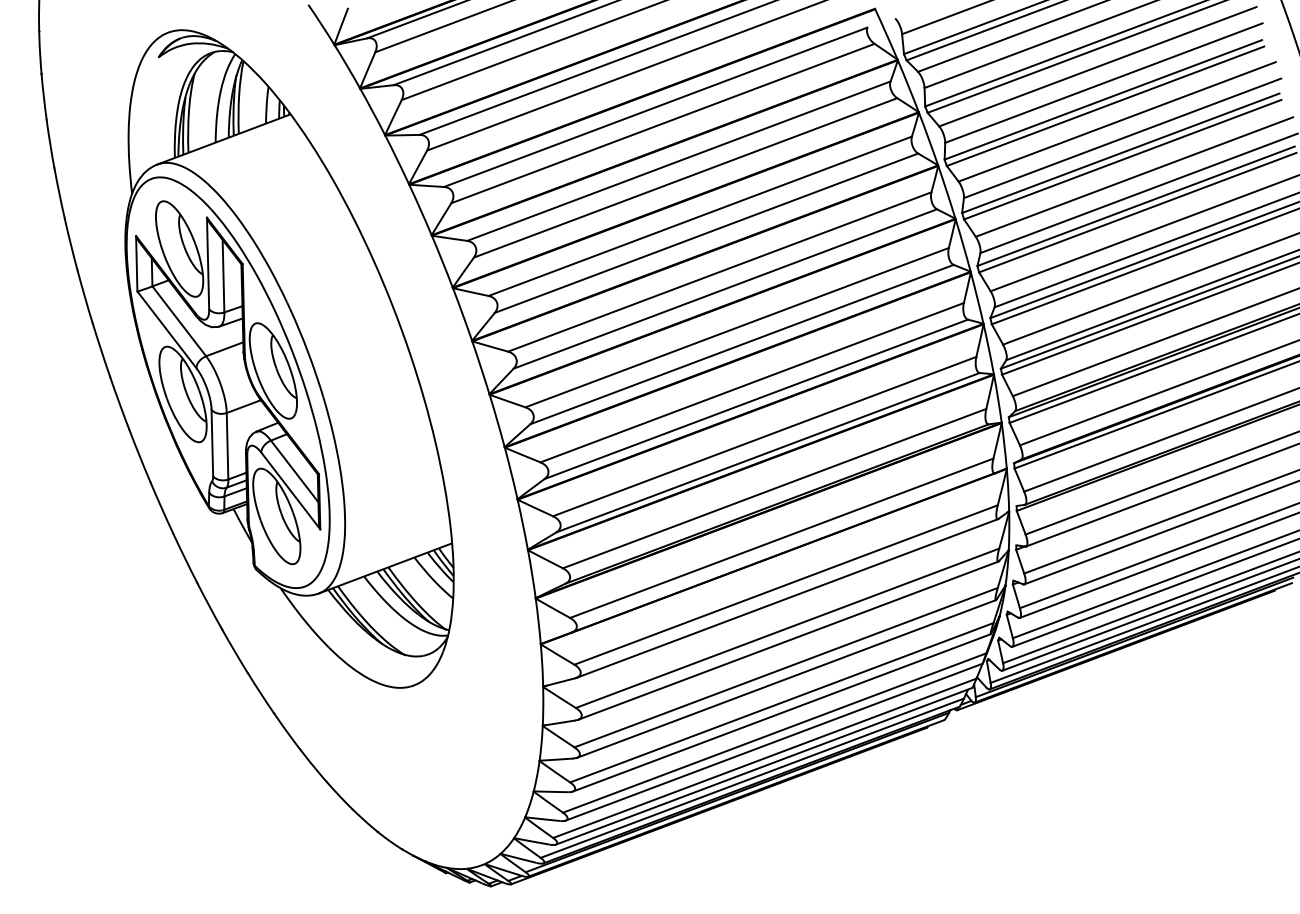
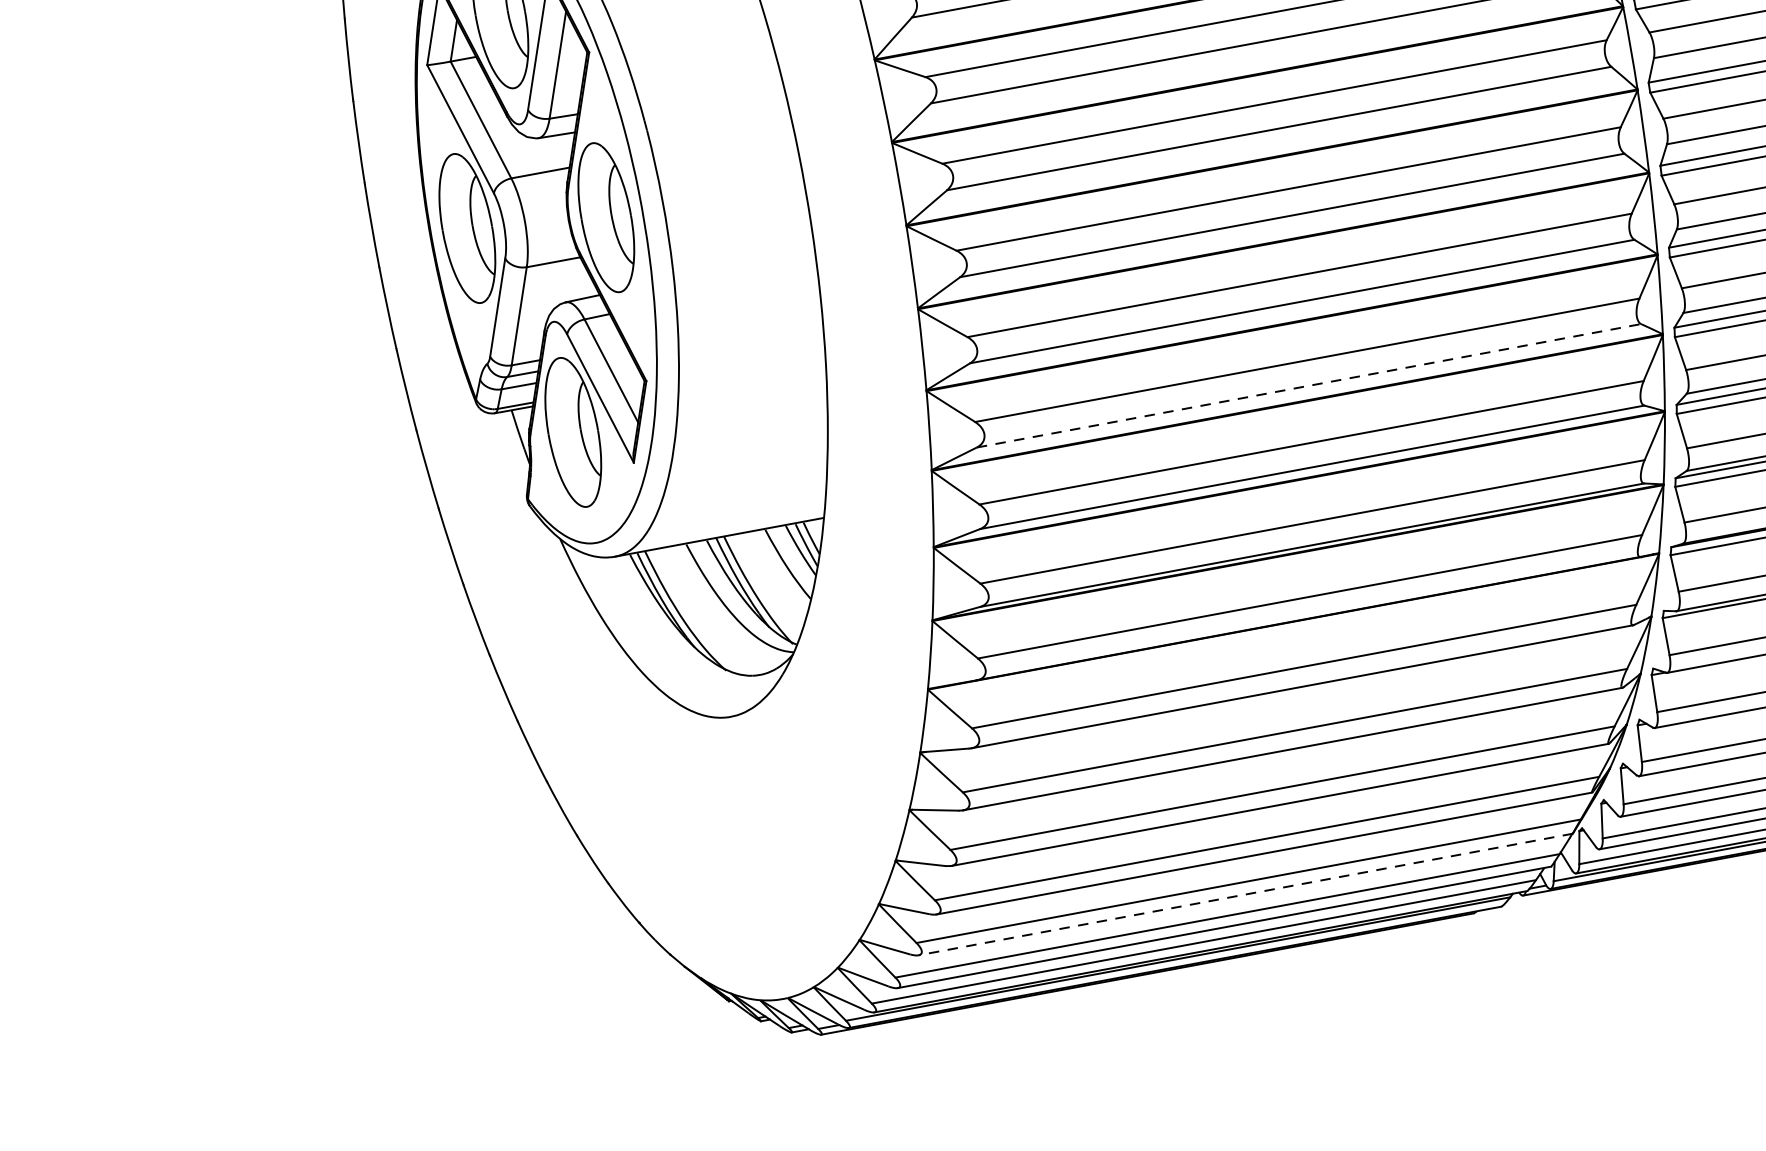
line: (756, 399) -> (1309, 386), solid -> dashed
line: (774, 742) -> (1245, 895), solid -> dashed

